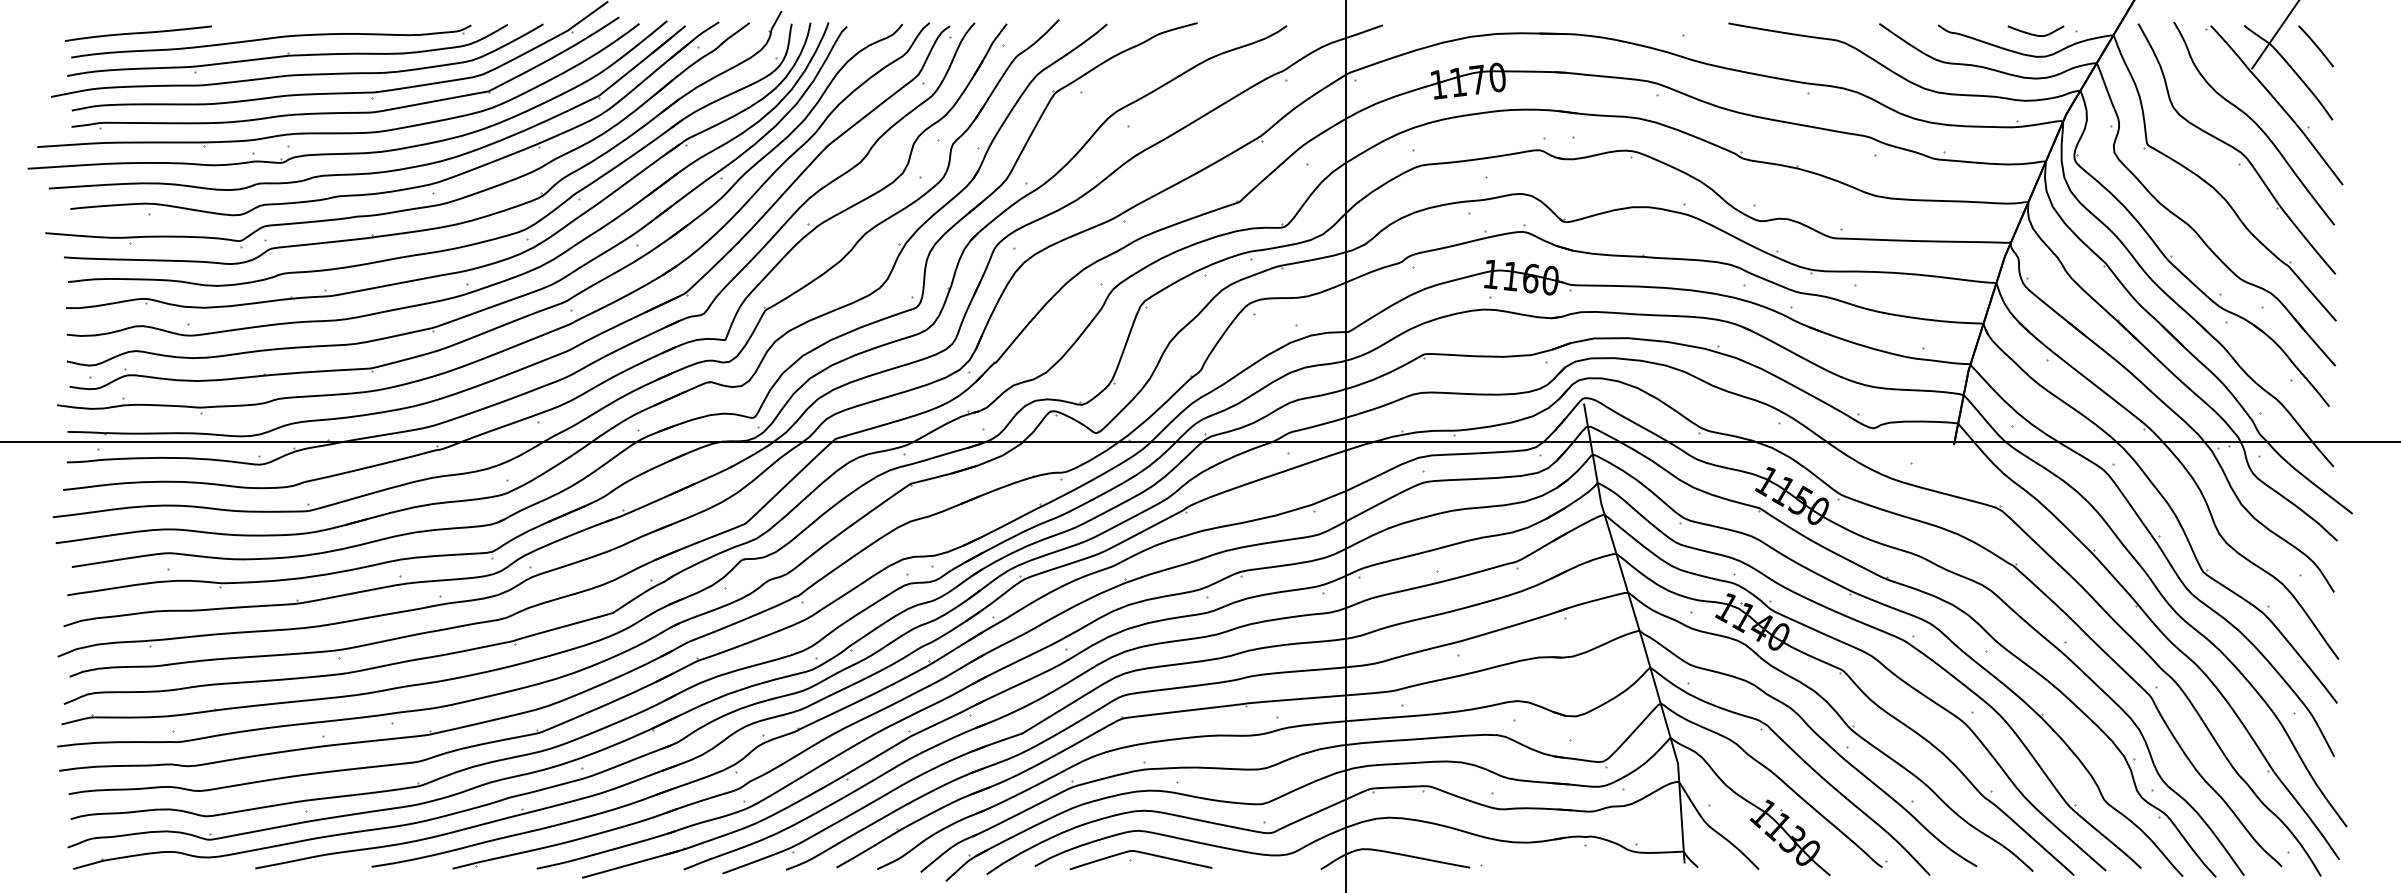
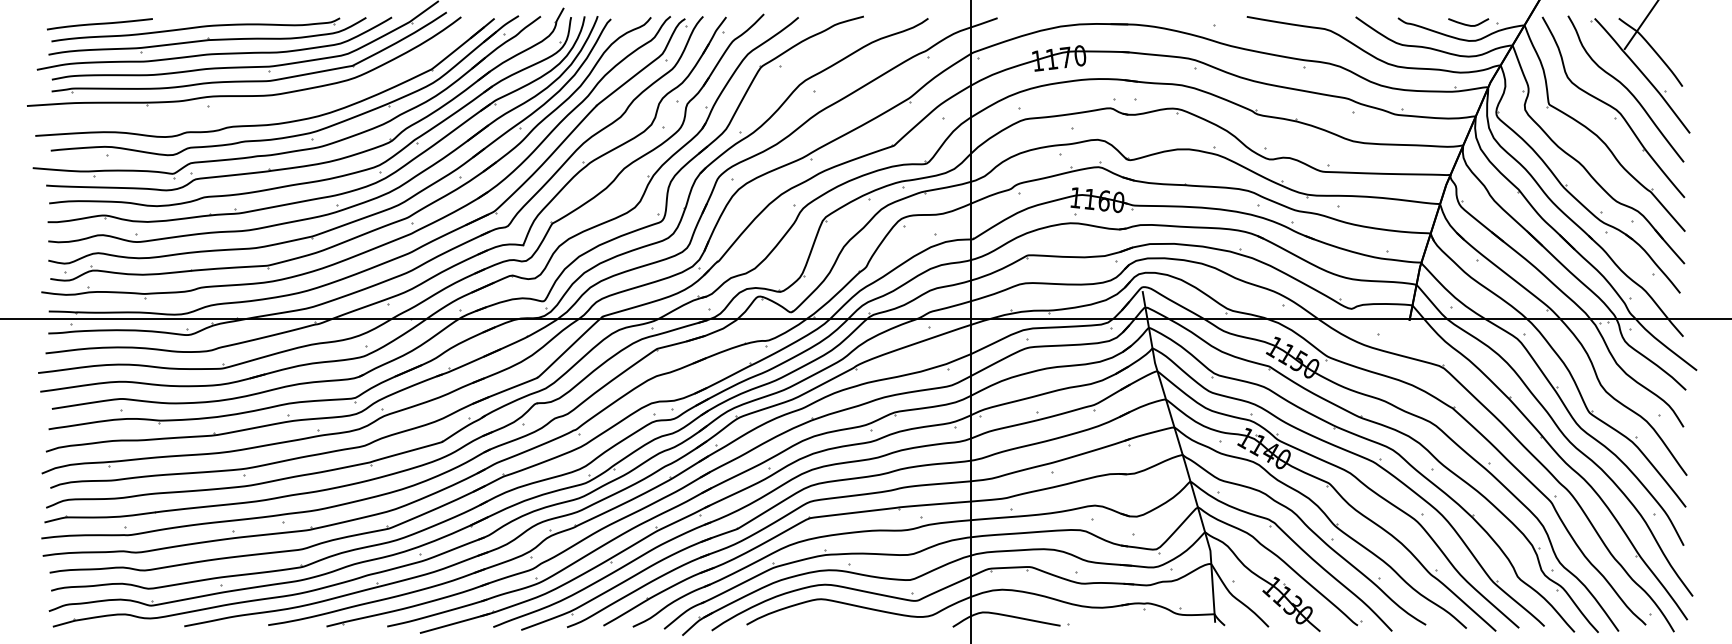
line: (2315, 46) -> (1670, 33), removed
part: (347, 152) -> (250, 109), removed
part: (1140, 853) -> (822, 615), removed

